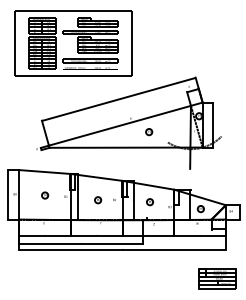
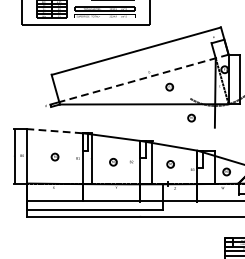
line: (125, 124) -> (143, 78), solid -> dashed
part: (168, 160) -> (191, 118), added
line: (45, 172) -> (55, 131), solid -> dashed

